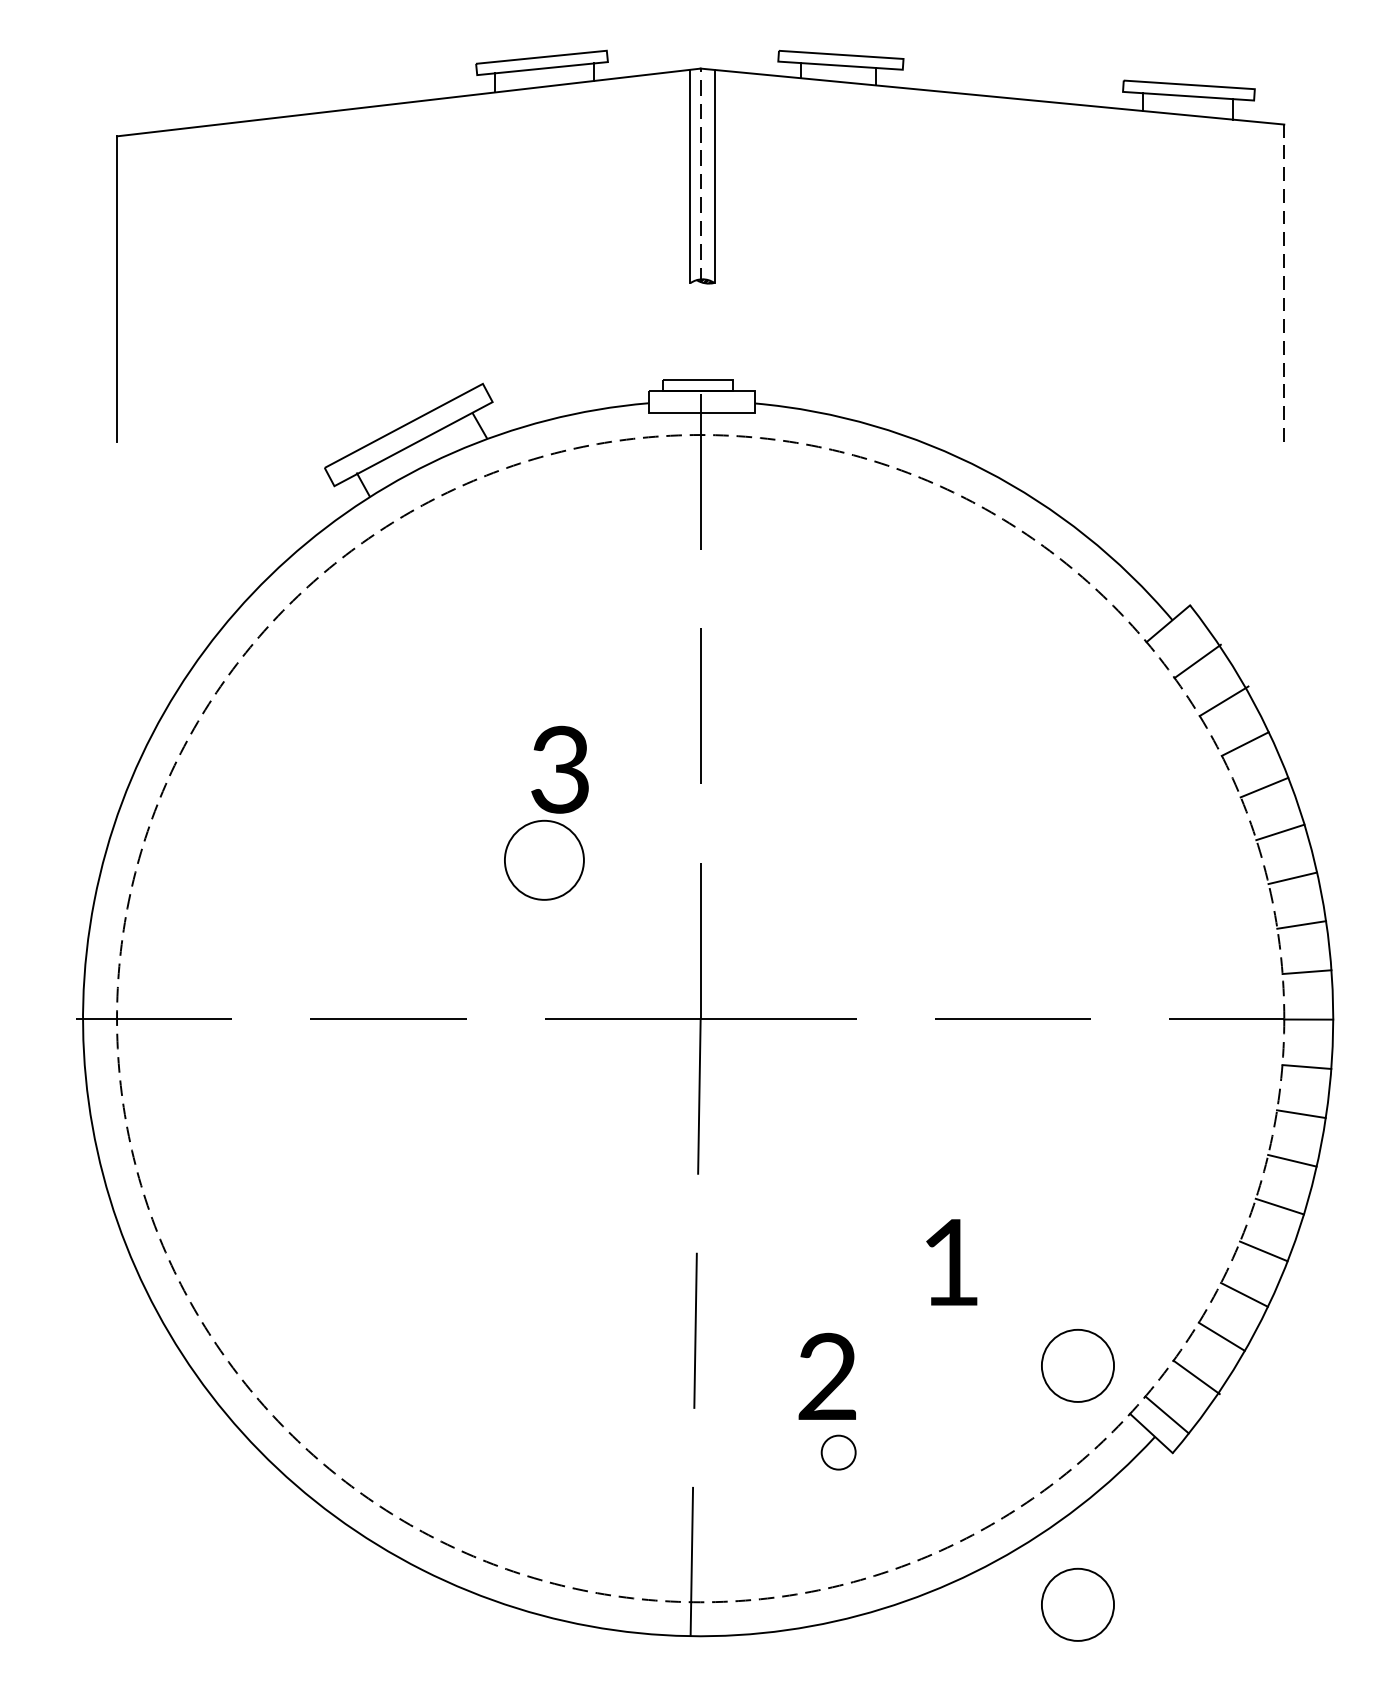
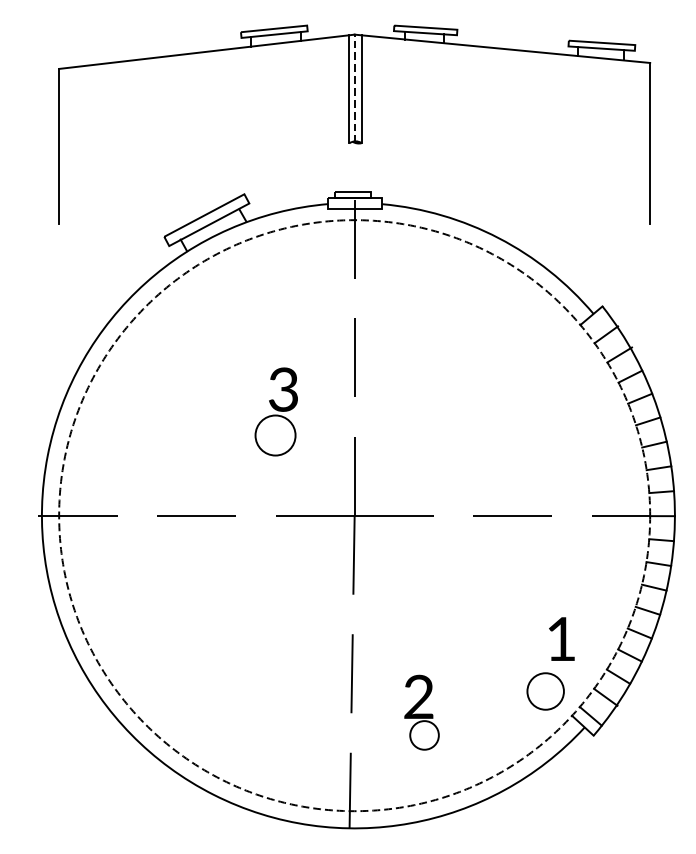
line: (1284, 281) -> (650, 142), dashed -> solid
text: (951, 1261) -> (561, 638), moved
circle: (838, 1452) -> (424, 735), size x1.67
circle: (1077, 1604) -> (545, 812), removed

